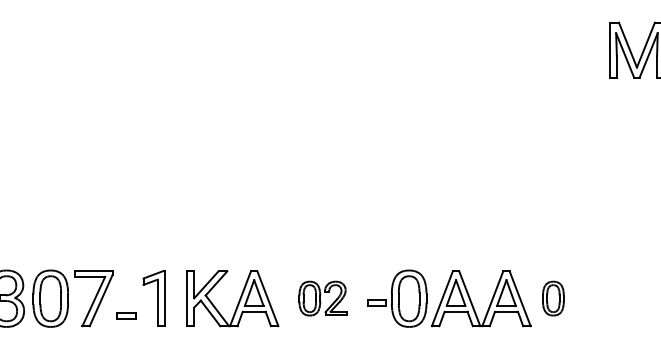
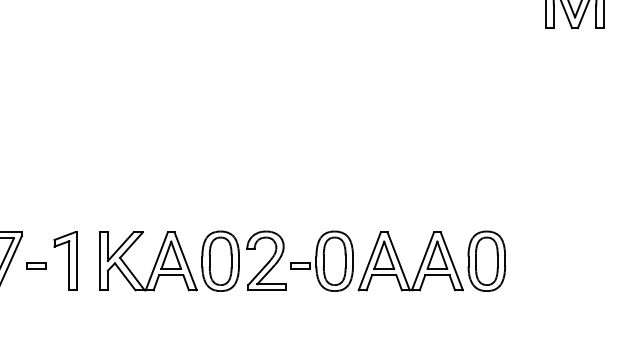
part: (322, 298) -> (243, 261), size x1.67
part: (553, 298) -> (487, 261), size x1.67
part: (126, 315) -> (36, 265), moved

